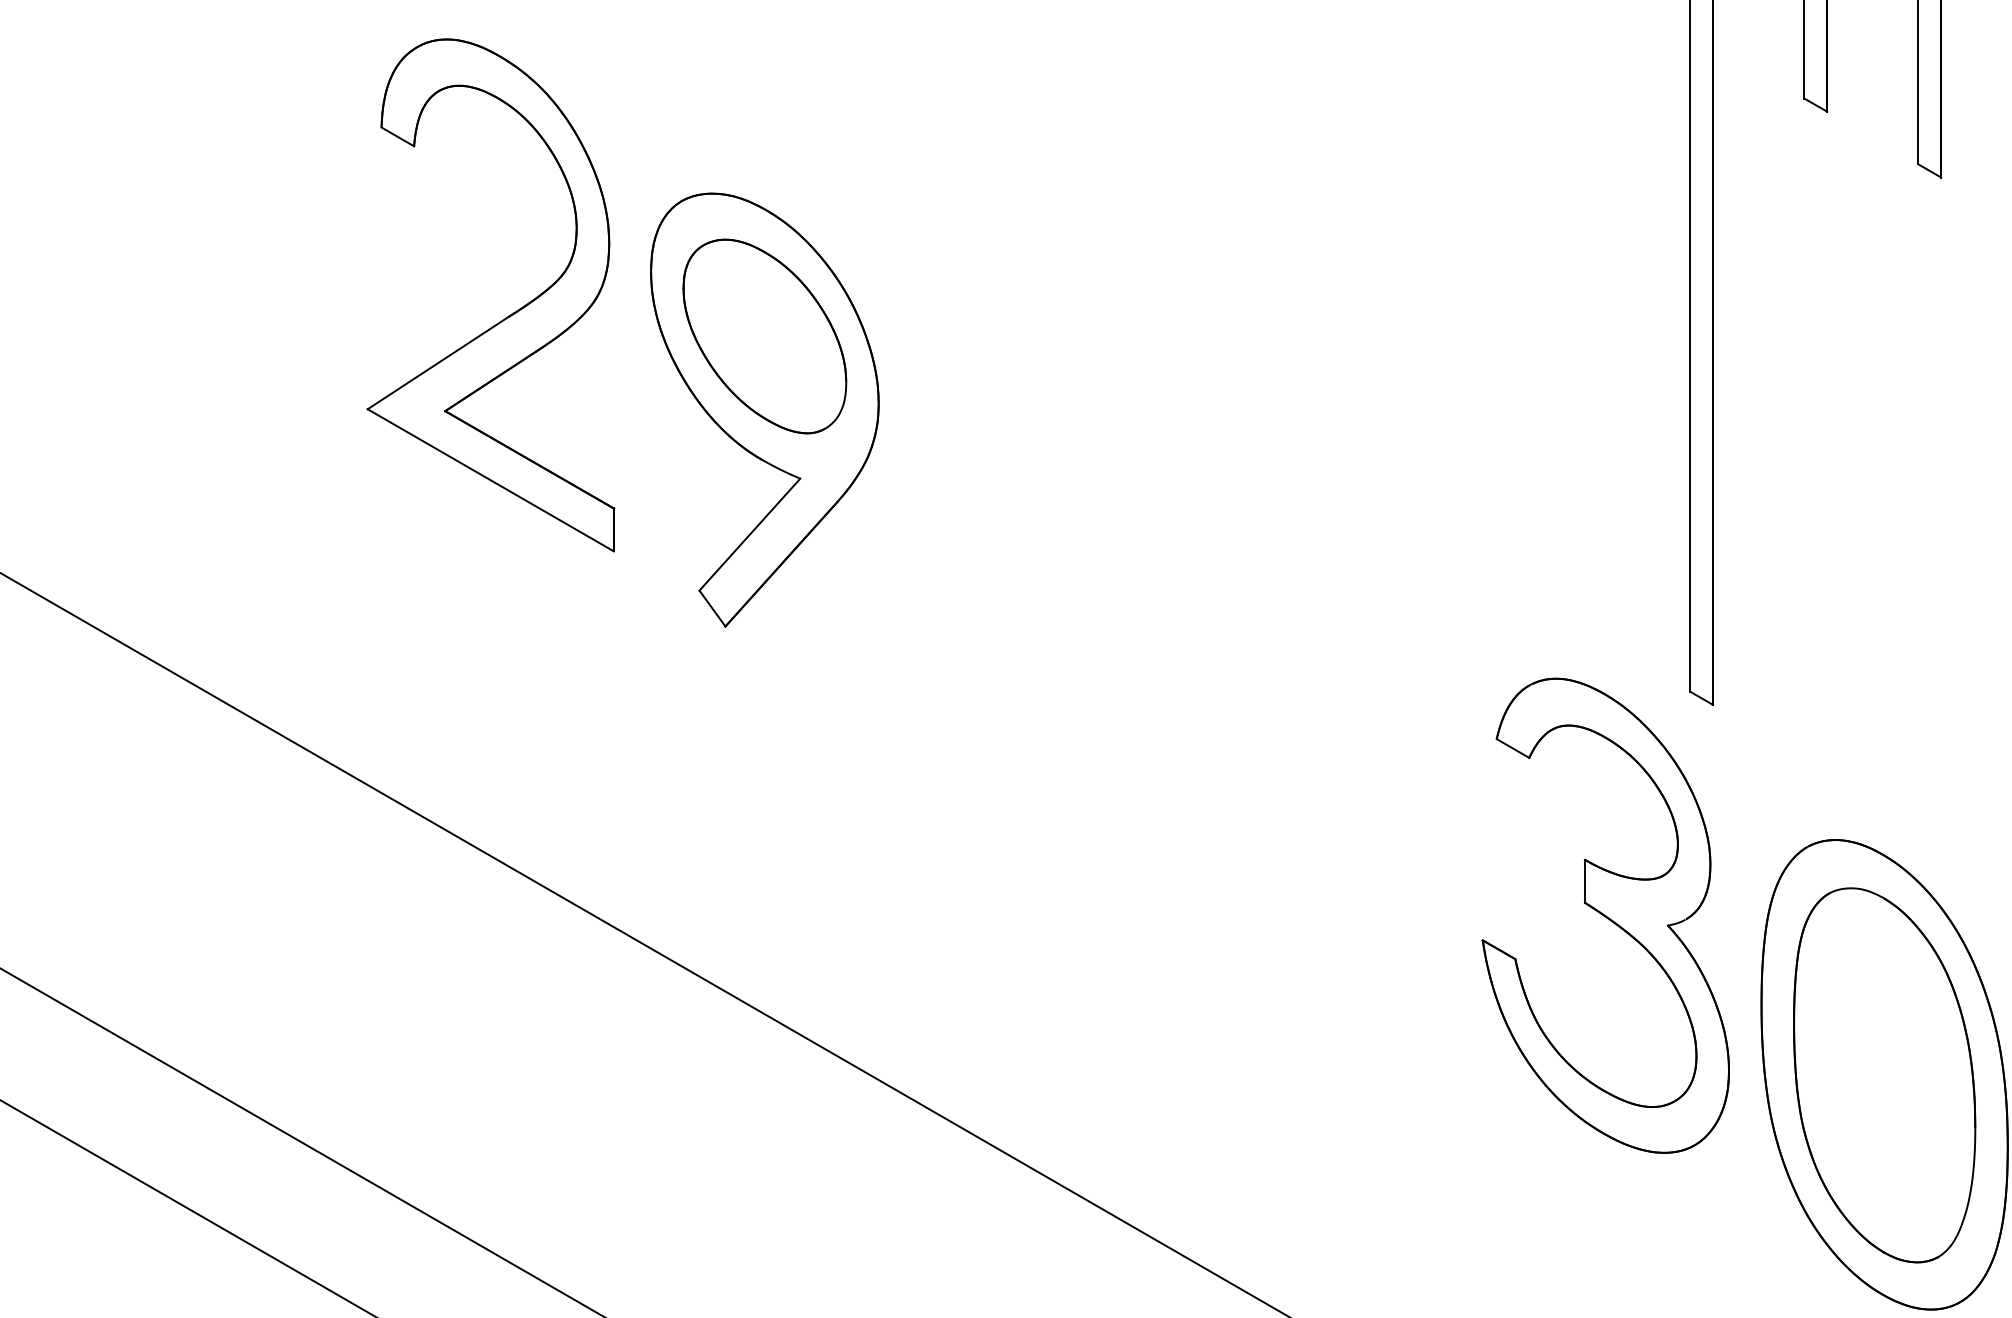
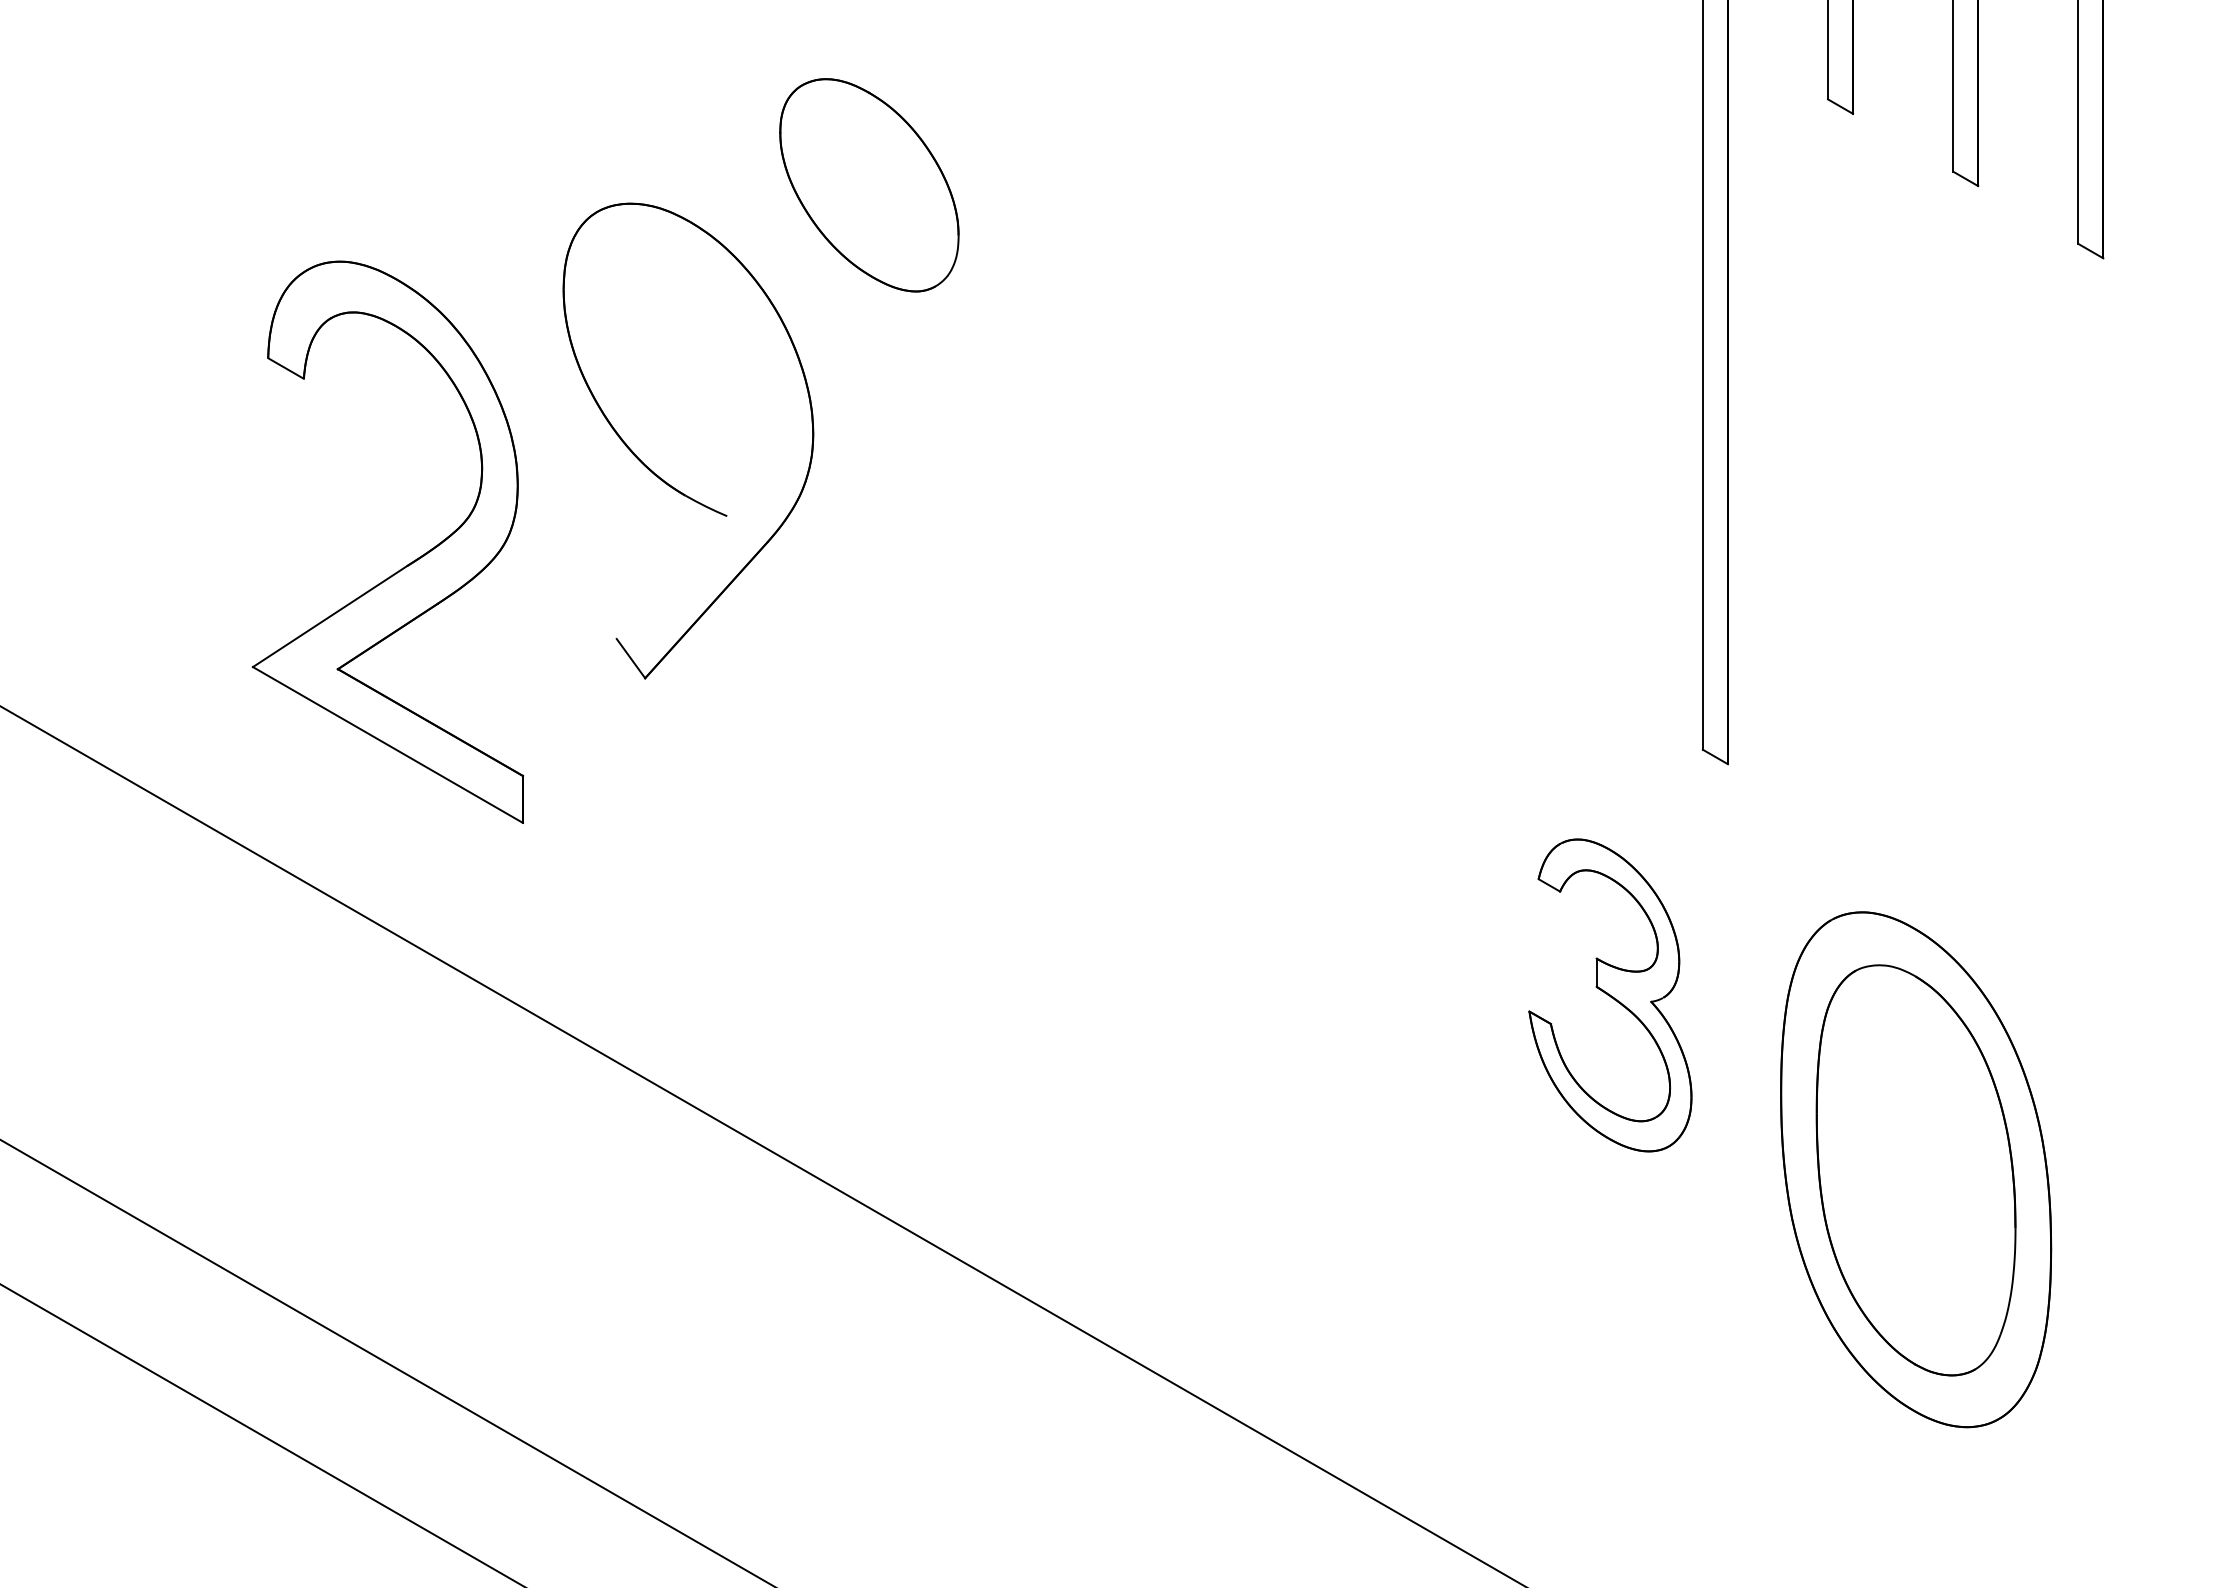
part: (505, 317) -> (404, 566), moved
part: (764, 336) -> (869, 185), moved
line: (749, 534) -> (671, 577), removed
part: (1605, 915) -> (1610, 995), size x0.6

